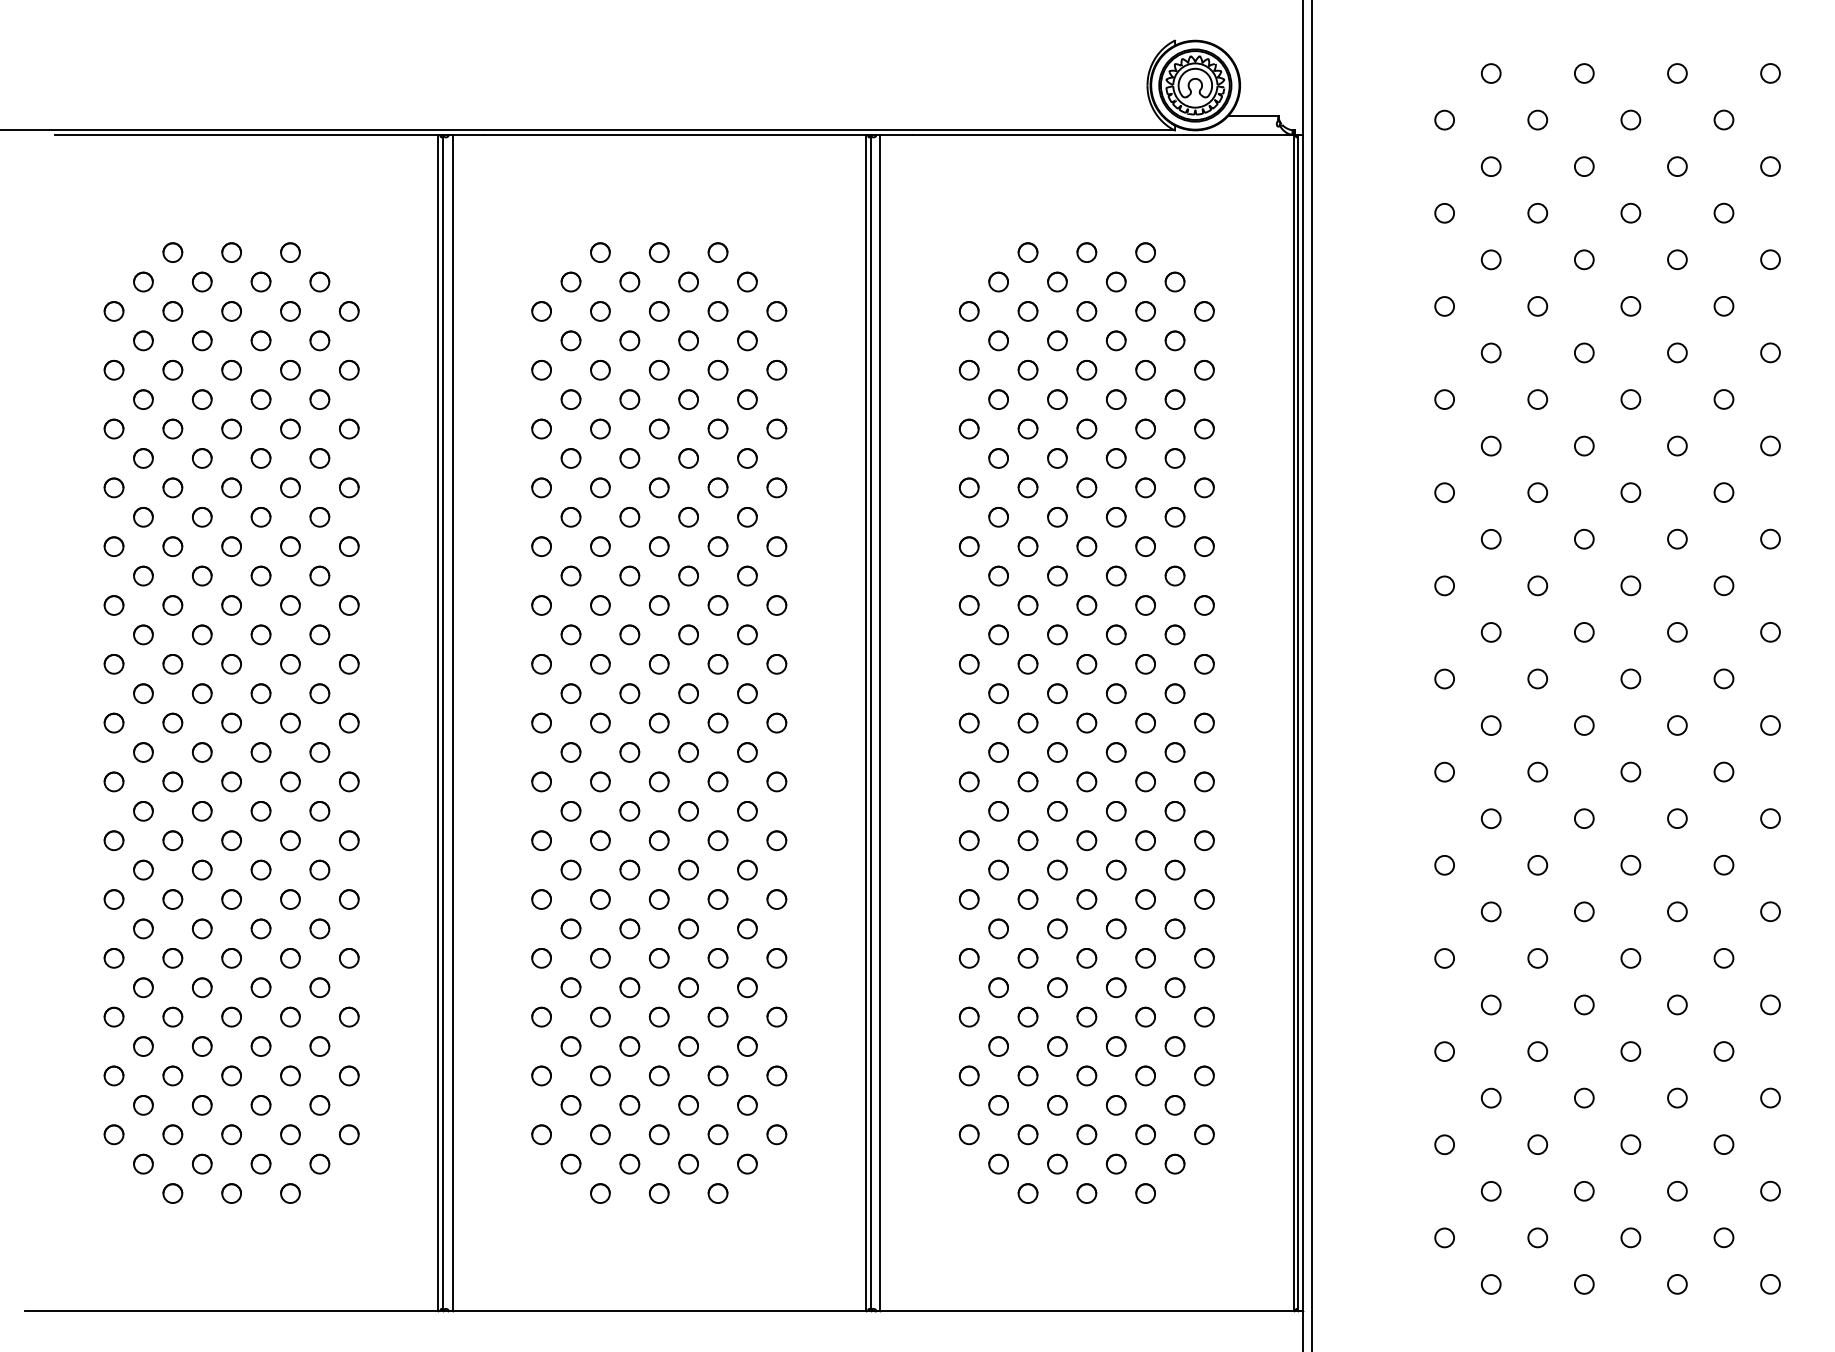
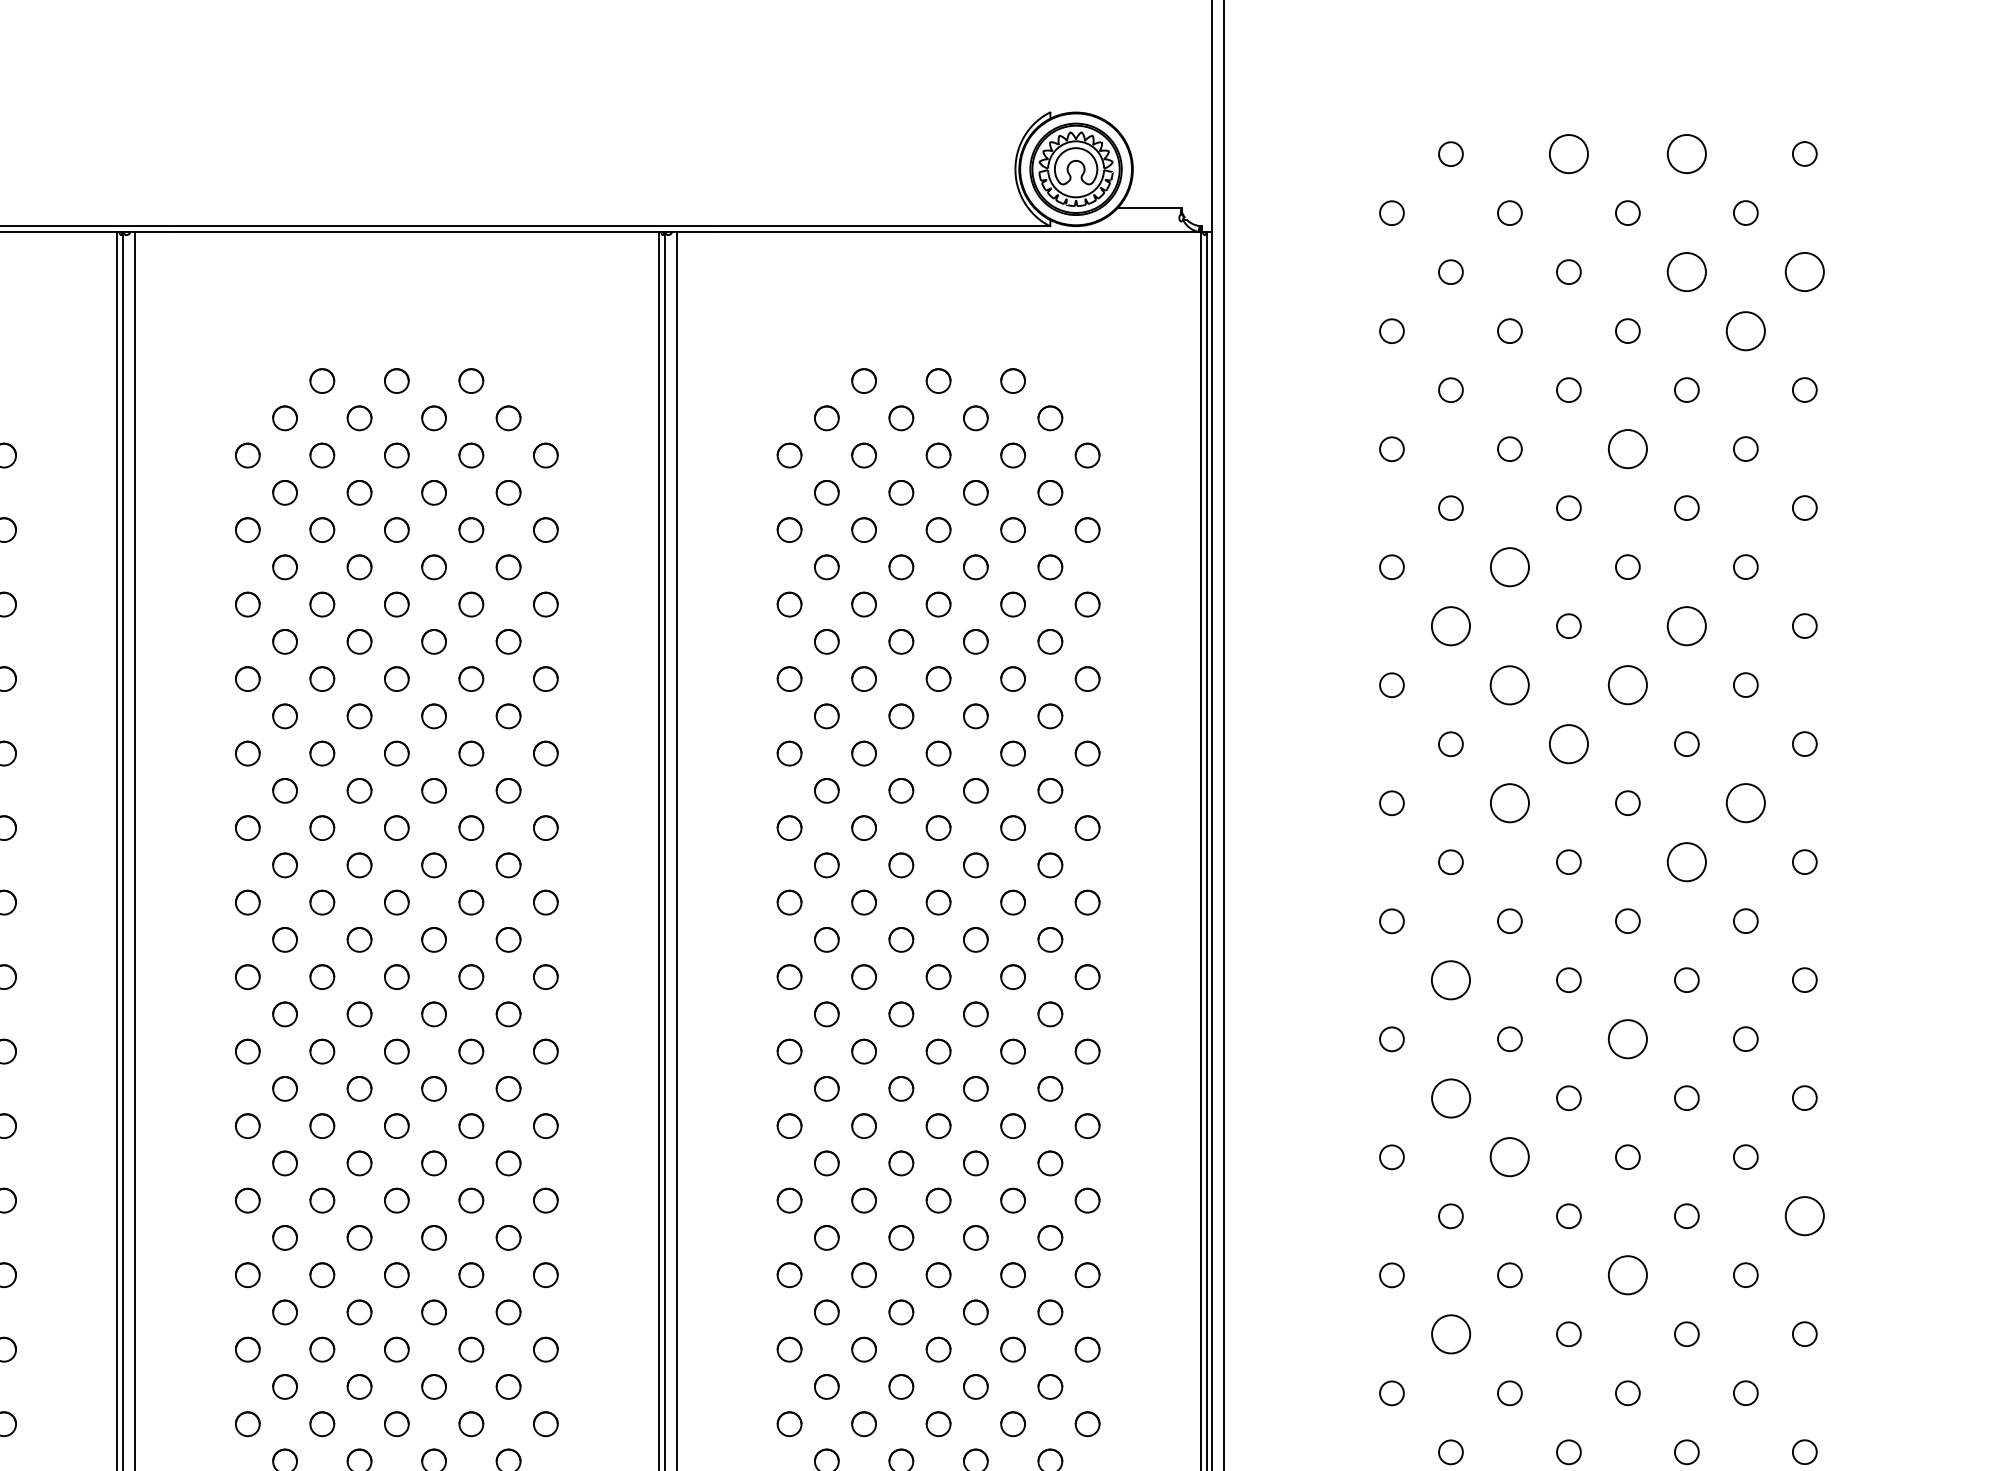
circle: (1583, 73) -> (1567, 154), size x1.6
circle: (1677, 73) -> (1686, 154), size x1.6
circle: (1677, 166) -> (1686, 271), size x1.6
circle: (1770, 166) -> (1804, 271), size x1.6
circle: (1723, 212) -> (1745, 330), size x1.6
circle: (1630, 305) -> (1627, 448), size x1.6
circle: (1537, 399) -> (1509, 567), size x1.6
circle: (1490, 445) -> (1450, 625), size x1.6
circle: (1677, 445) -> (1686, 625), size x1.6
circle: (1537, 492) -> (1509, 684), size x1.6
circle: (1630, 492) -> (1627, 684), size x1.6
circle: (1583, 538) -> (1567, 743), size x1.6
circle: (1537, 585) -> (1509, 802), size x1.6
circle: (1723, 585) -> (1745, 802), size x1.6
circle: (1677, 631) -> (1686, 861), size x1.6
circle: (1490, 725) -> (1450, 980), size x1.6
circle: (1630, 771) -> (1627, 1038), size x1.6
circle: (1490, 818) -> (1450, 1098), size x1.6
circle: (1537, 865) -> (1509, 1157), size x1.6
circle: (1770, 911) -> (1804, 1215), size x1.6
circle: (1630, 958) -> (1627, 1275), size x1.6
circle: (1490, 1004) -> (1450, 1333), size x1.6

